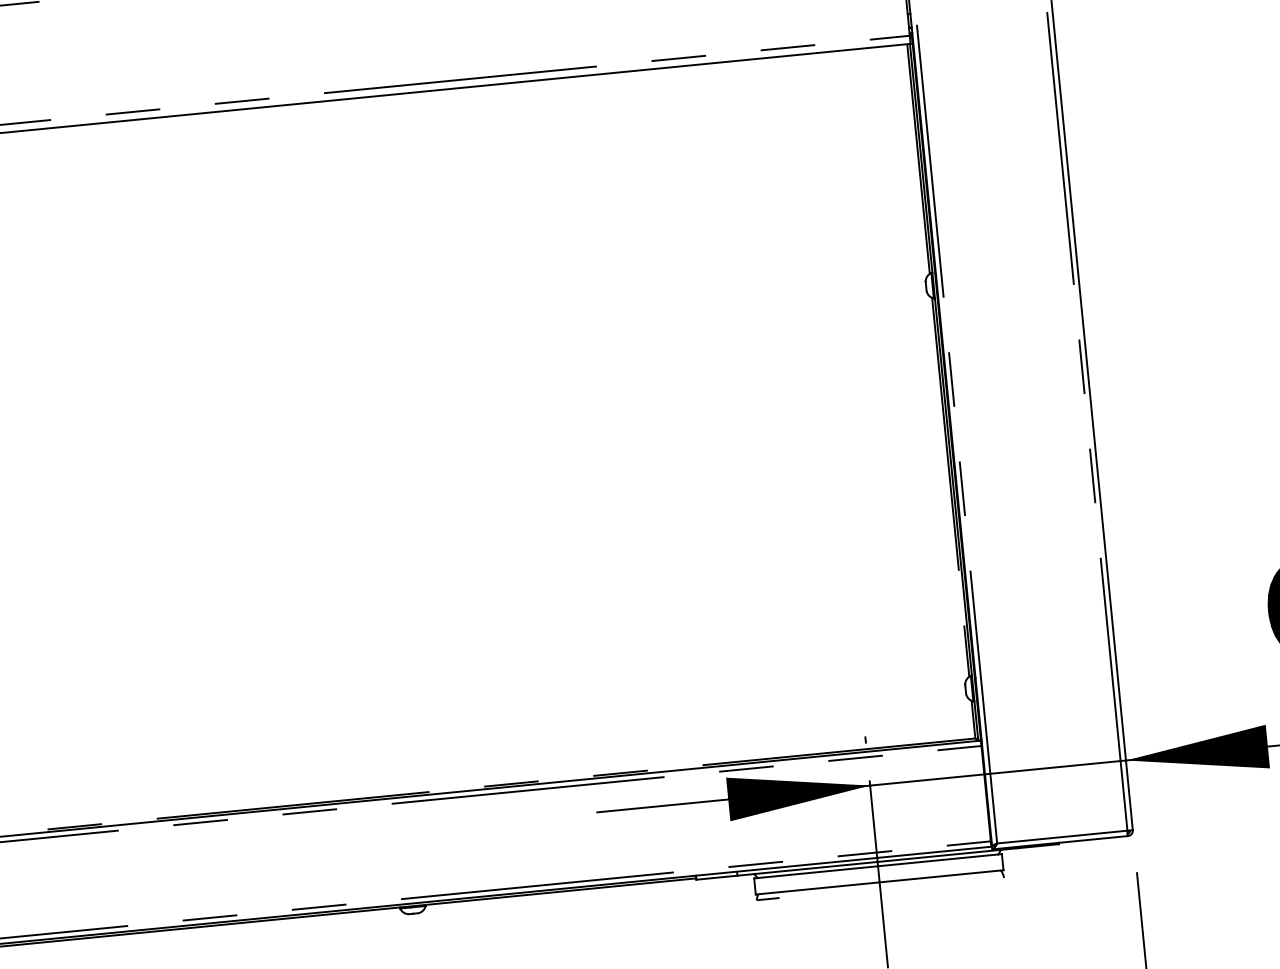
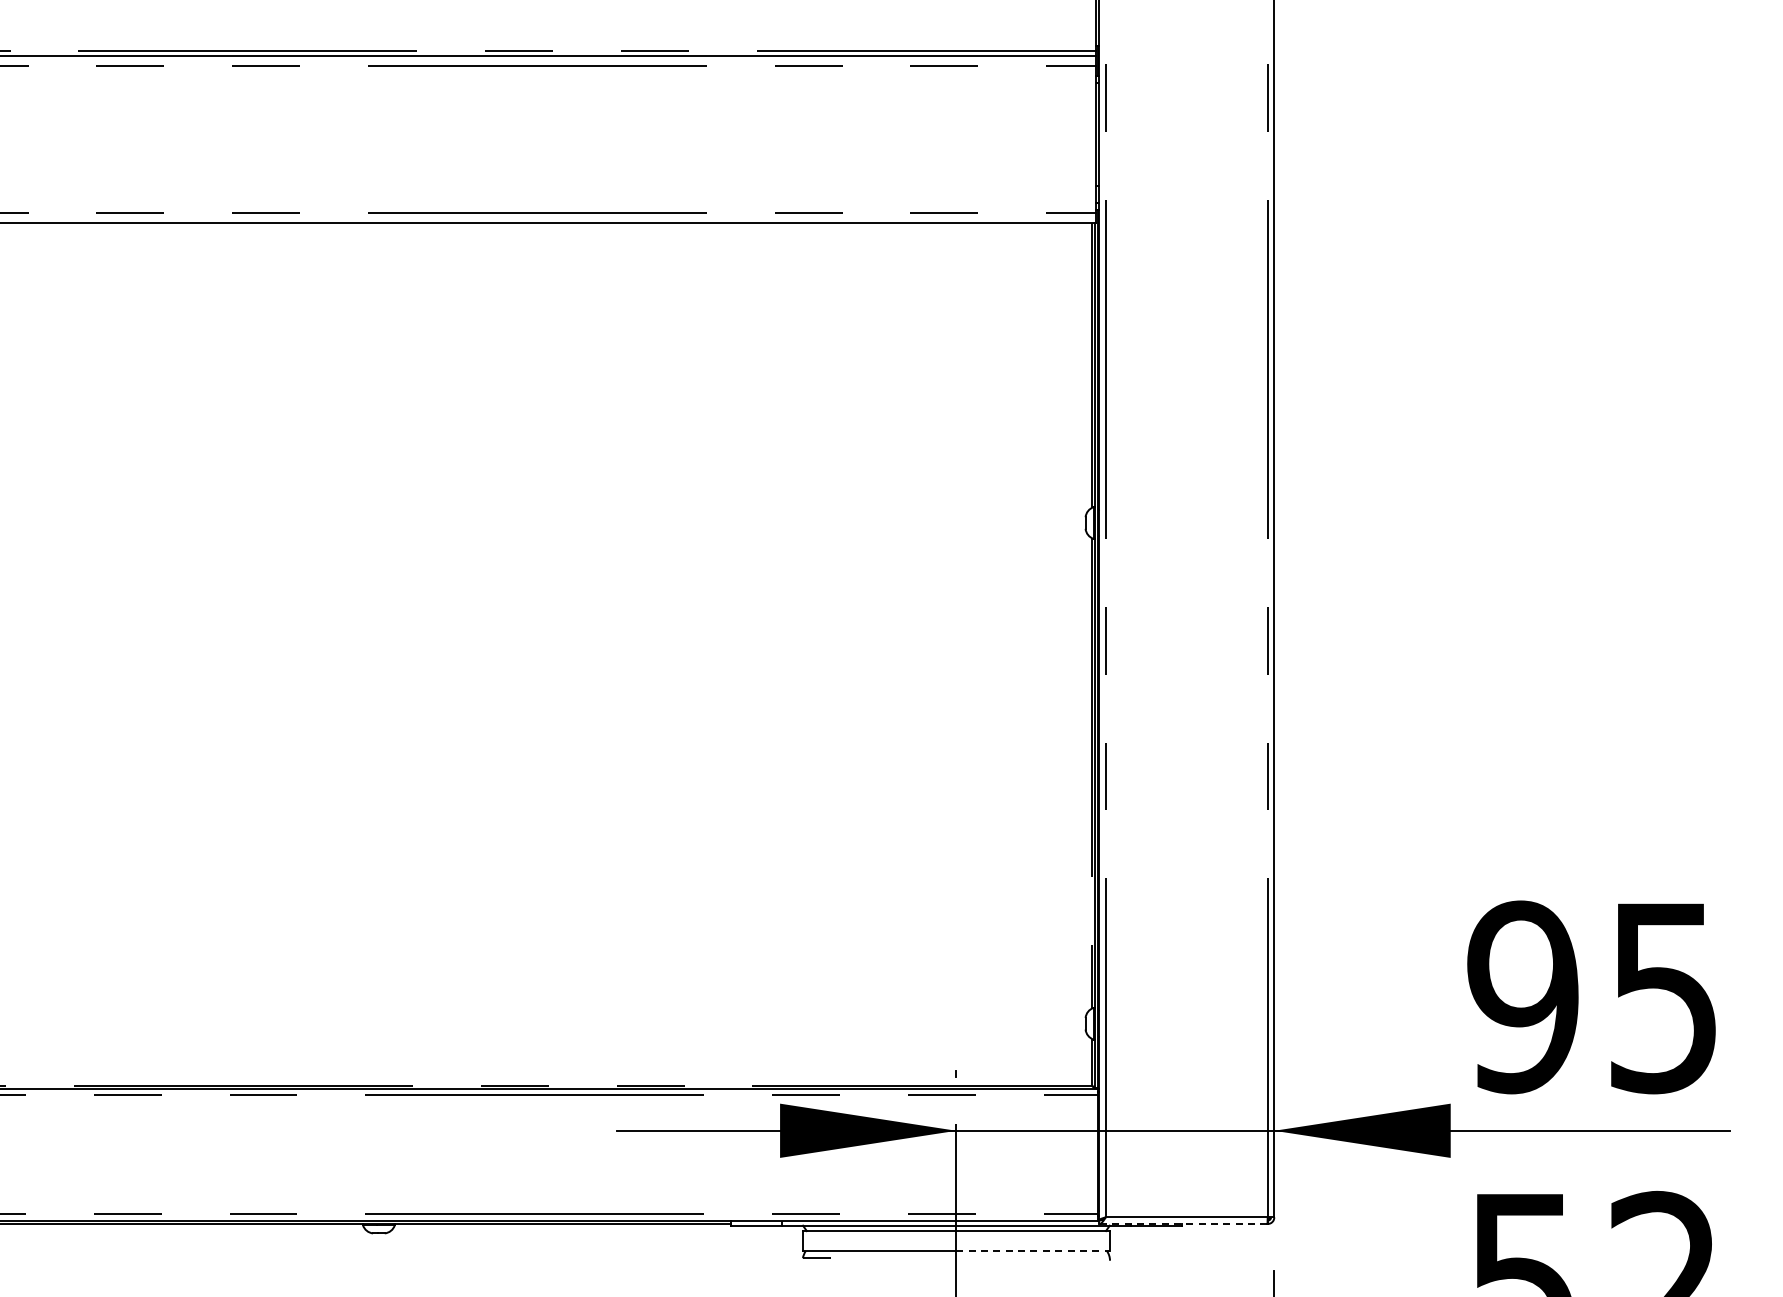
line: (1059, 843) -> (1182, 1224), solid -> dashed
line: (941, 876) -> (1033, 1251), solid -> dashed

